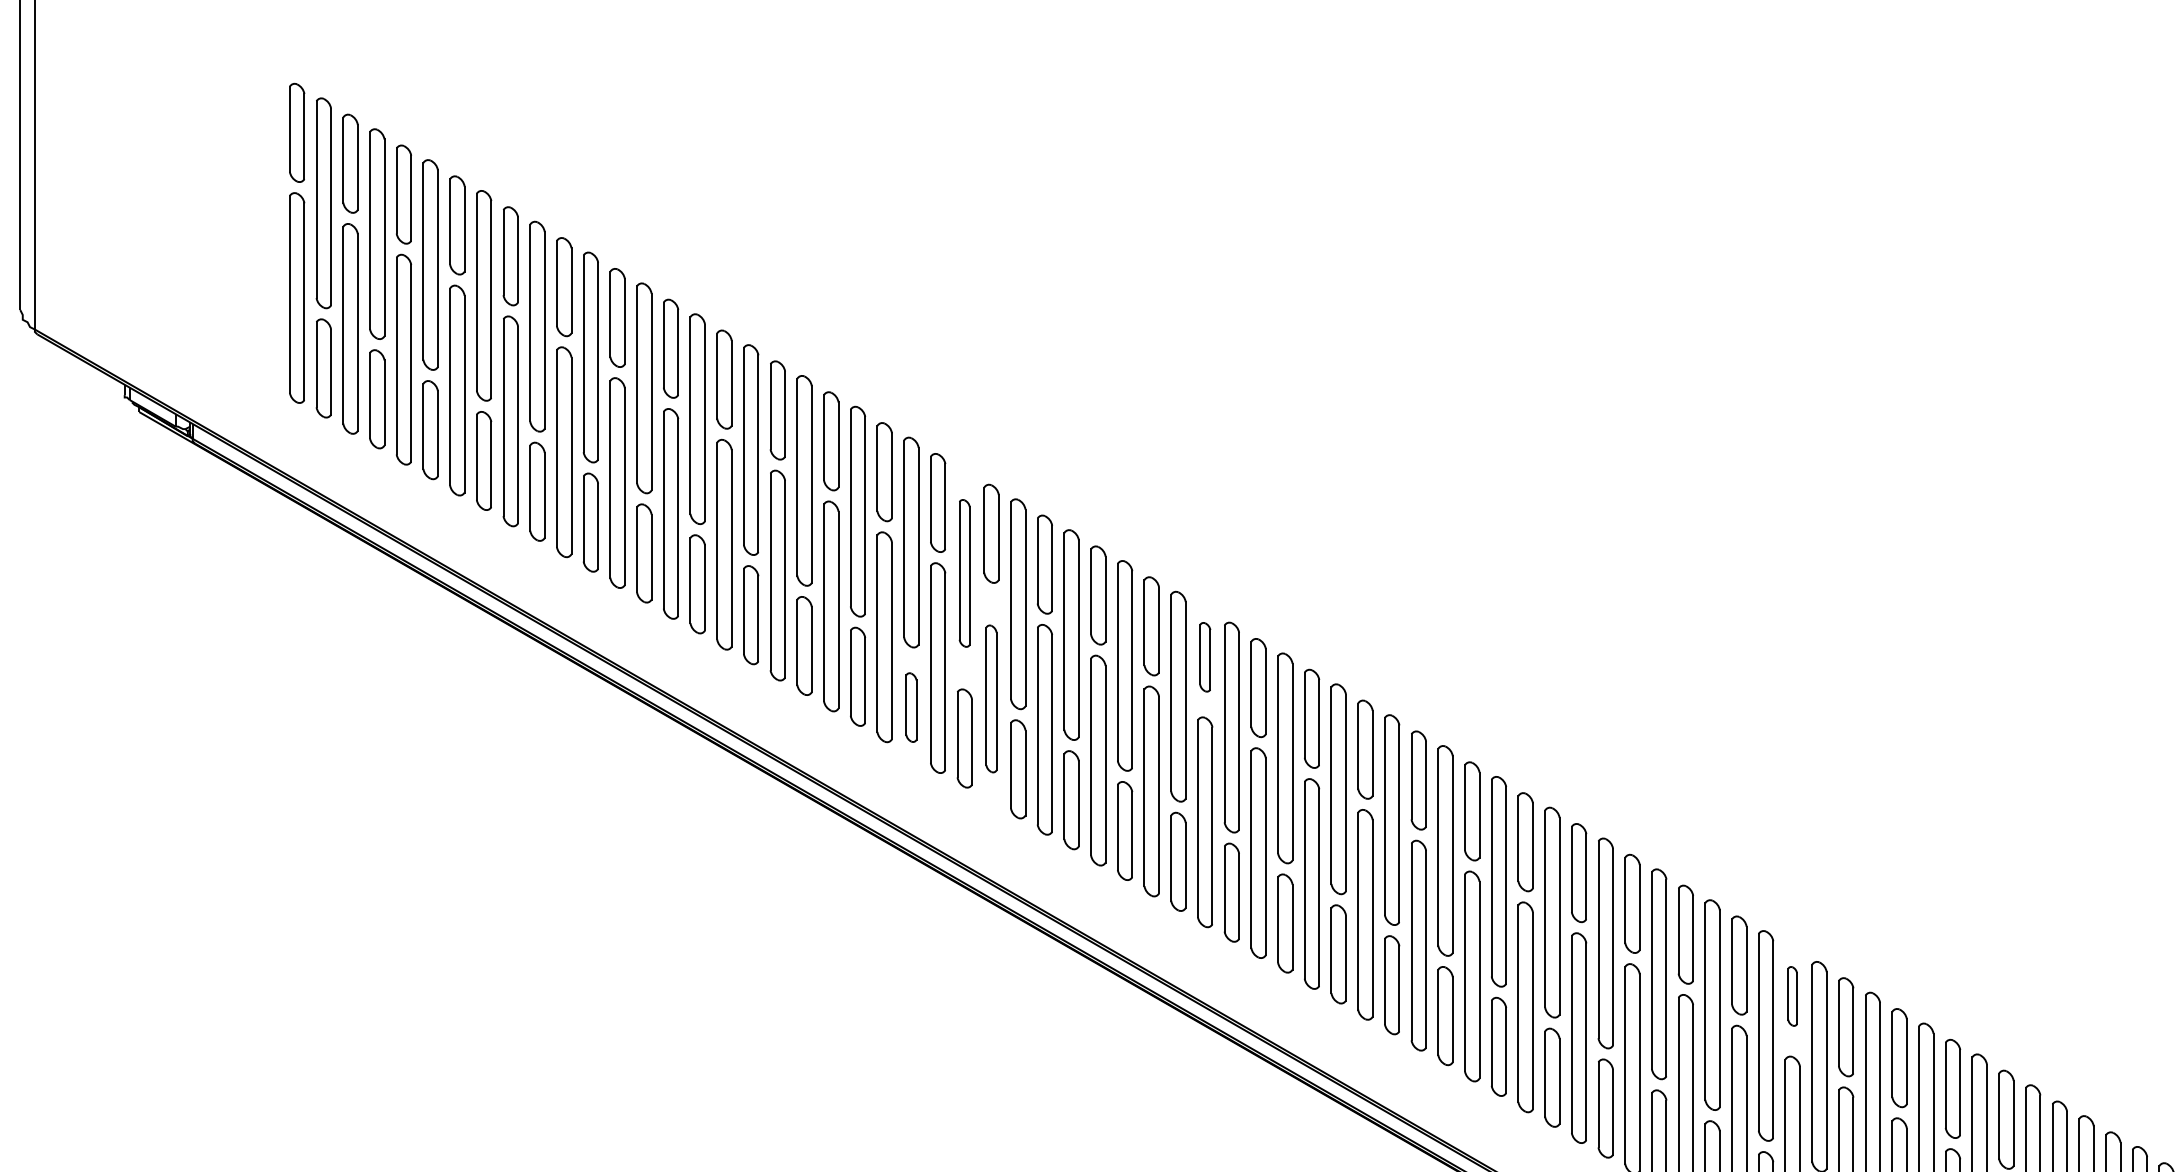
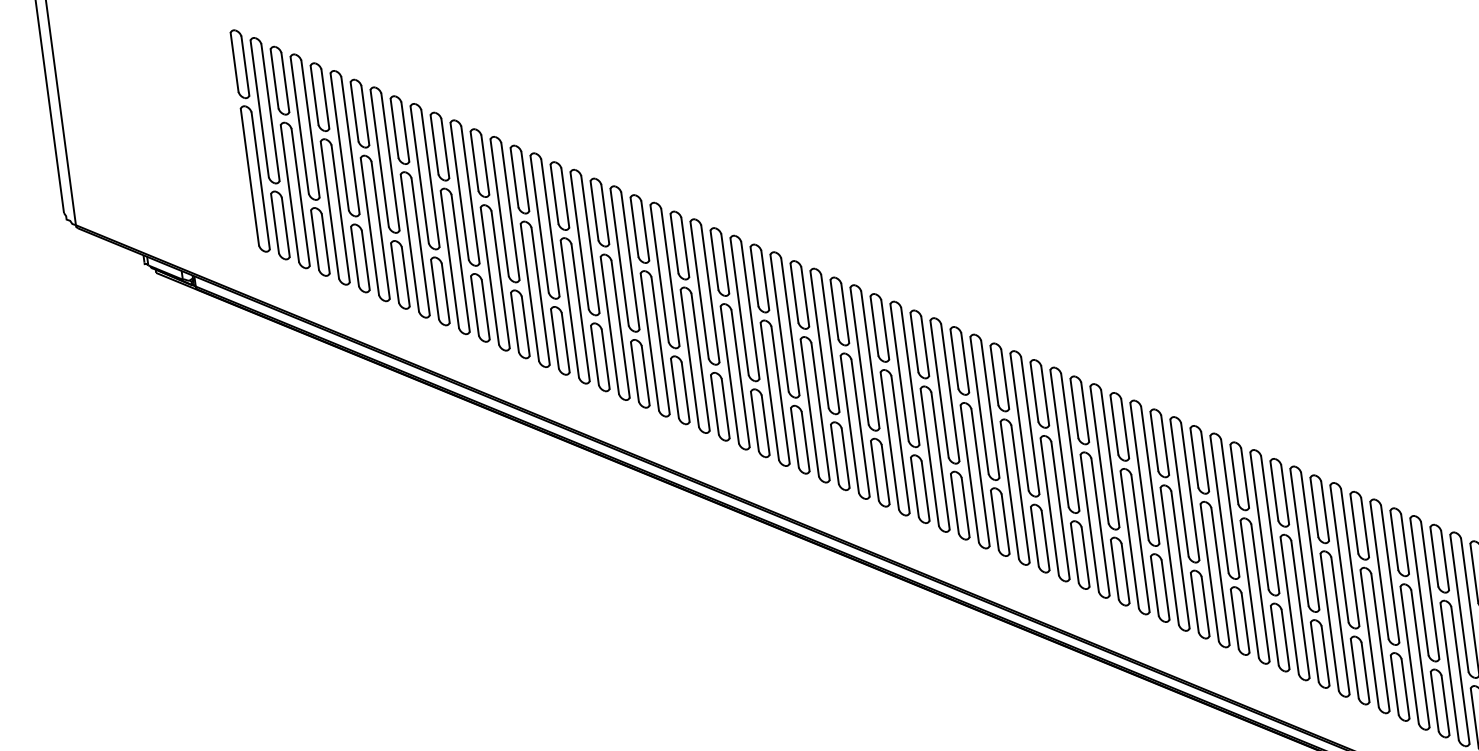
part: (964, 573) -> (744, 308), size x1.43
part: (1205, 657) -> (920, 344), size x1.43
part: (991, 698) -> (775, 392), size x1.43
part: (911, 707) -> (720, 406), size x1.43
part: (1792, 996) -> (1359, 525), size x1.67

